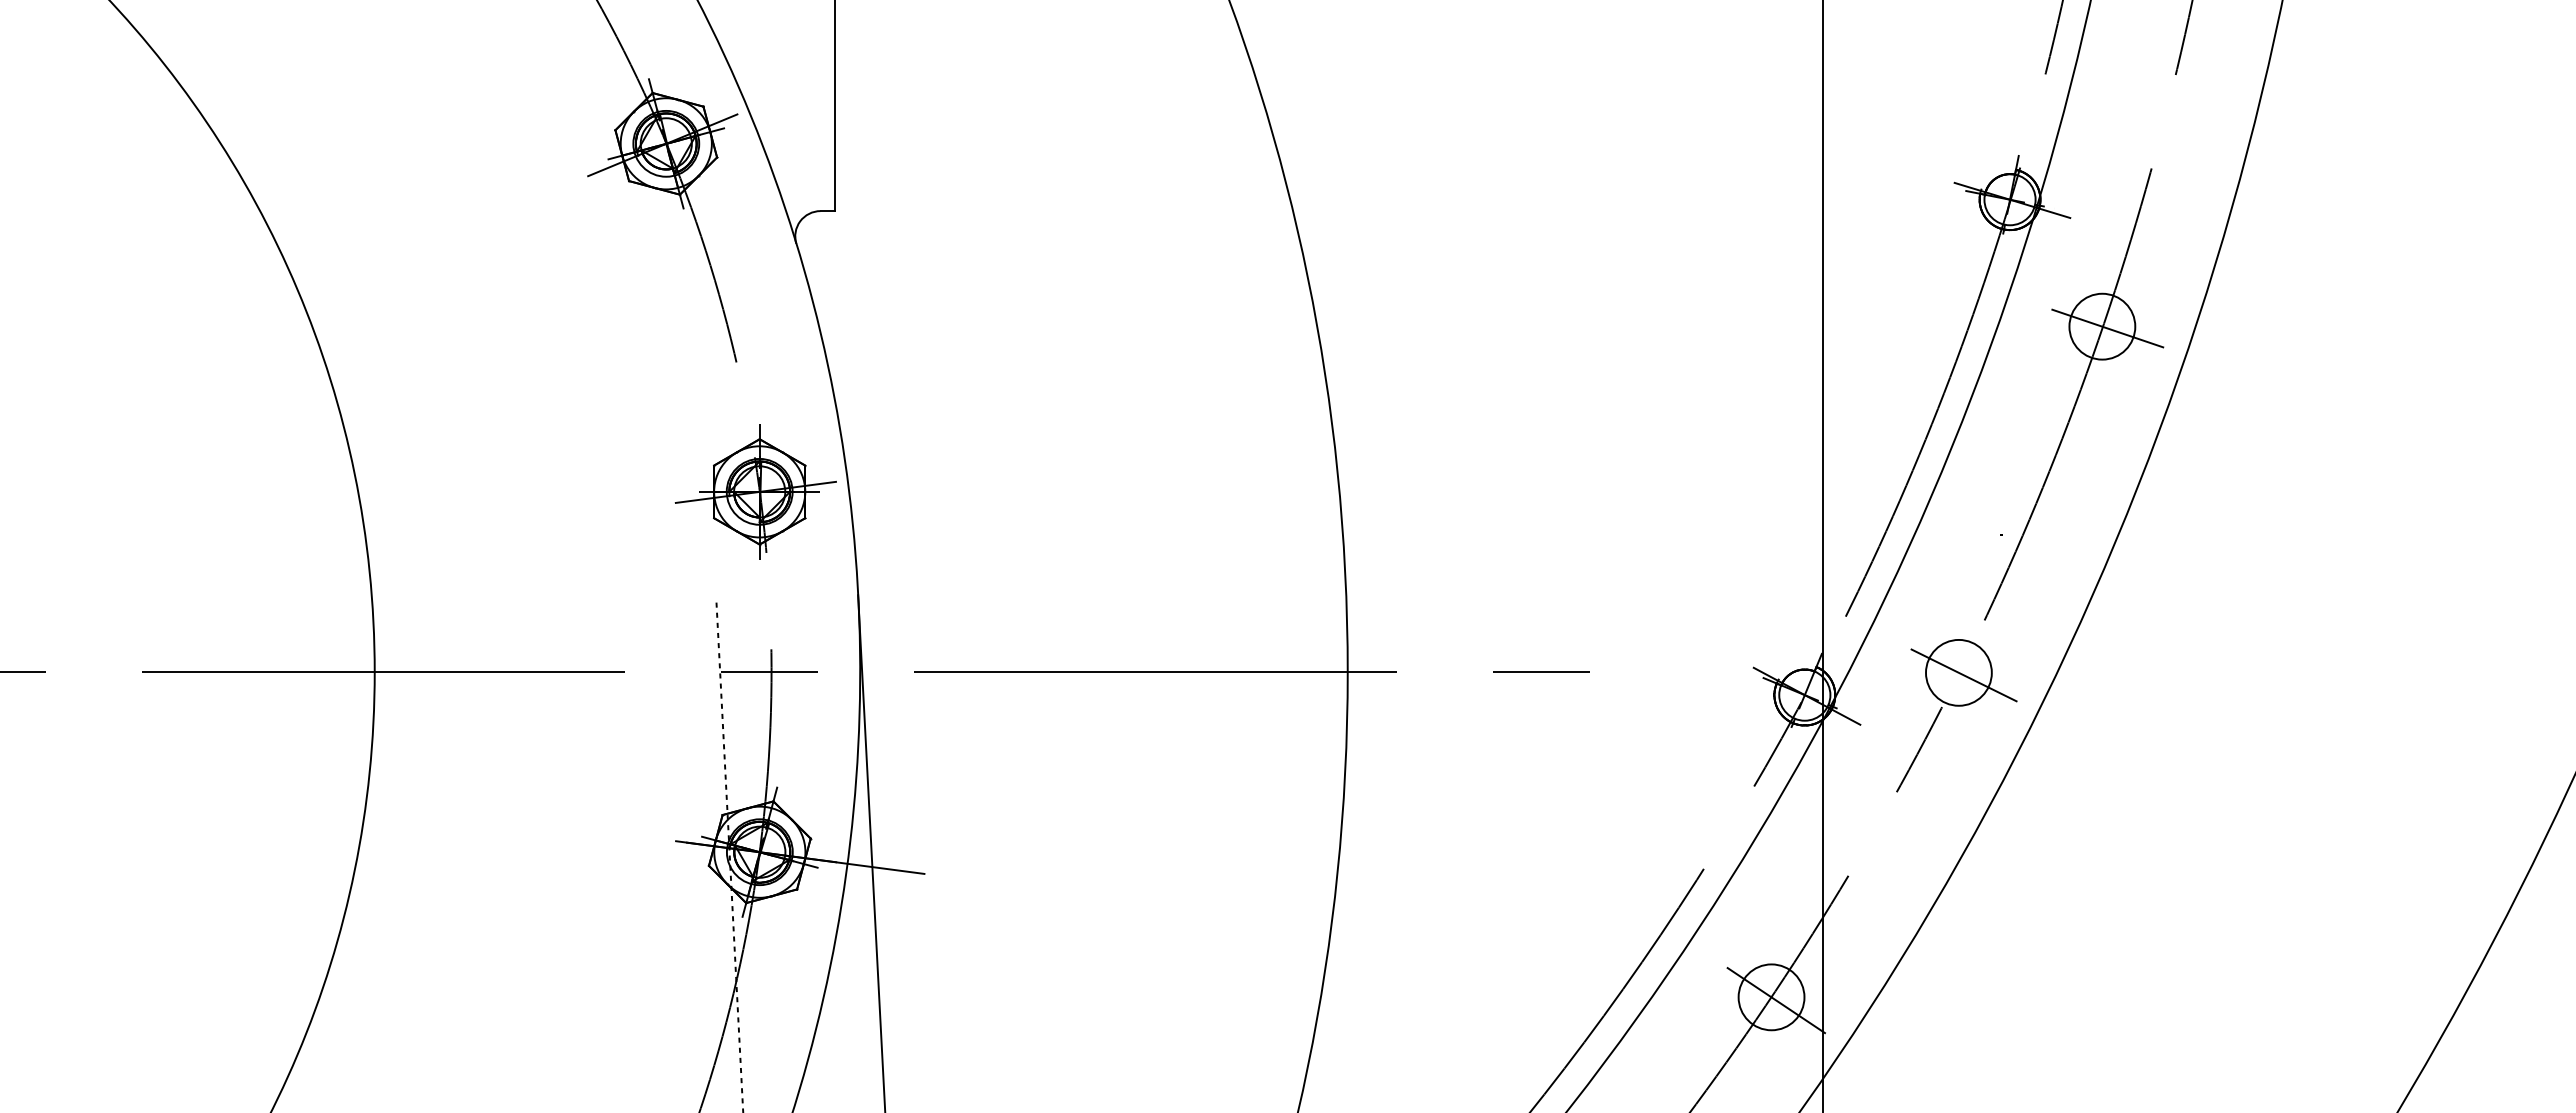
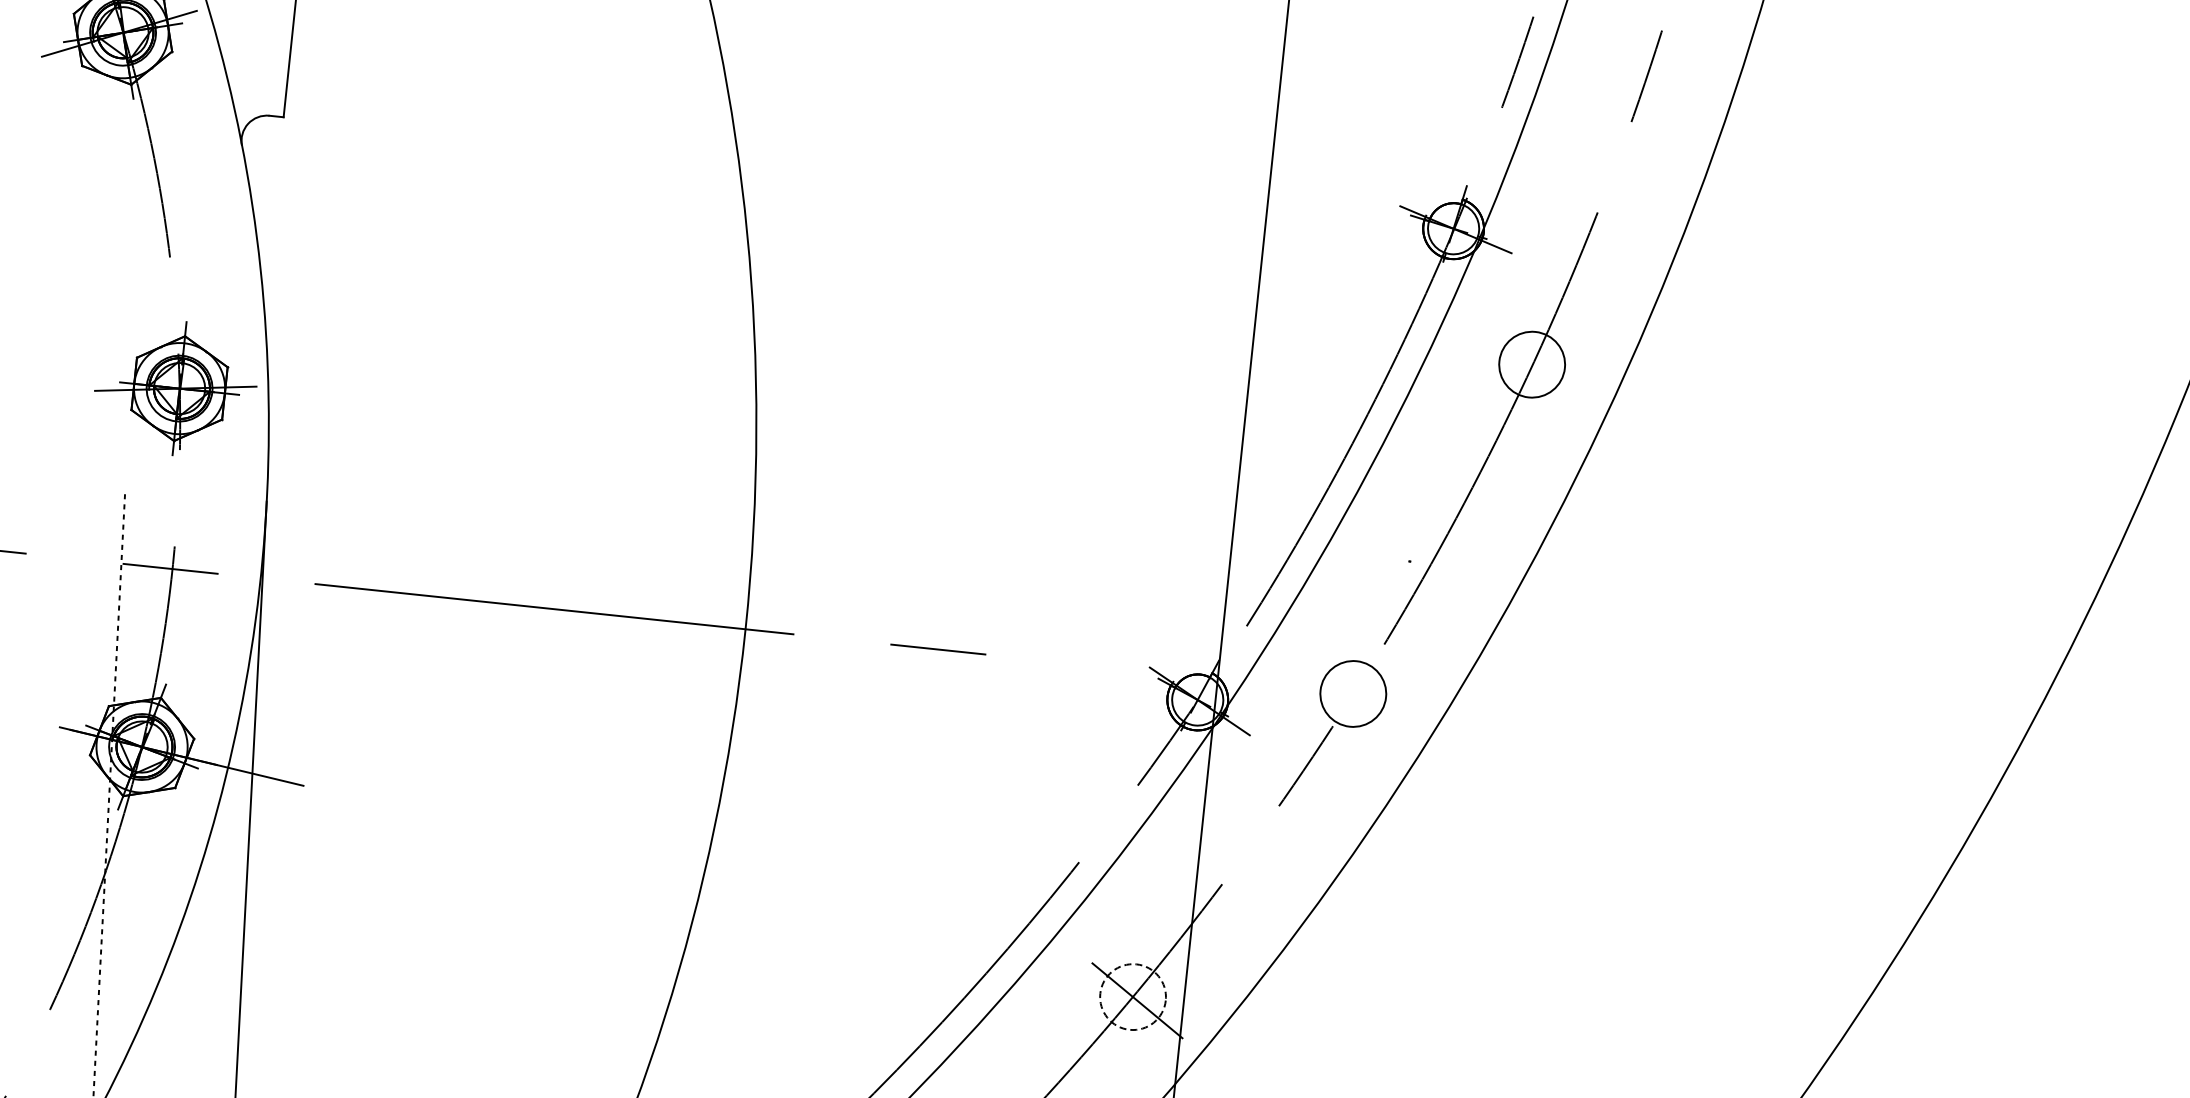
line: (2107, 328) -> (1537, 367), removed
line: (1963, 675) -> (1357, 697), removed
circle: (1771, 997) -> (1132, 997), solid -> dashed

